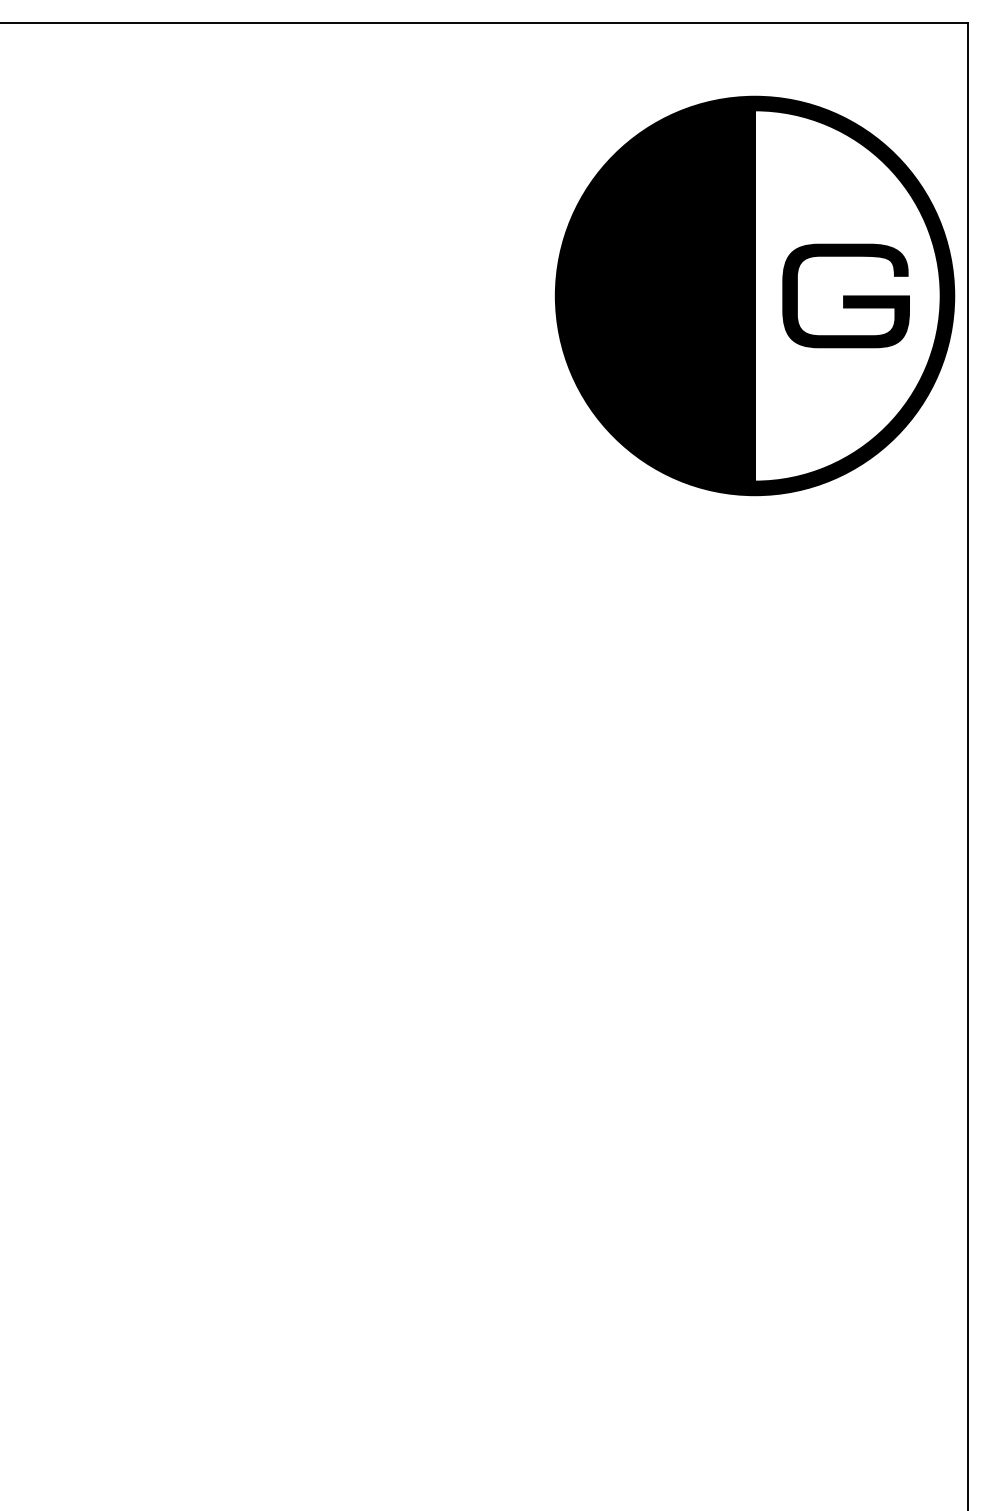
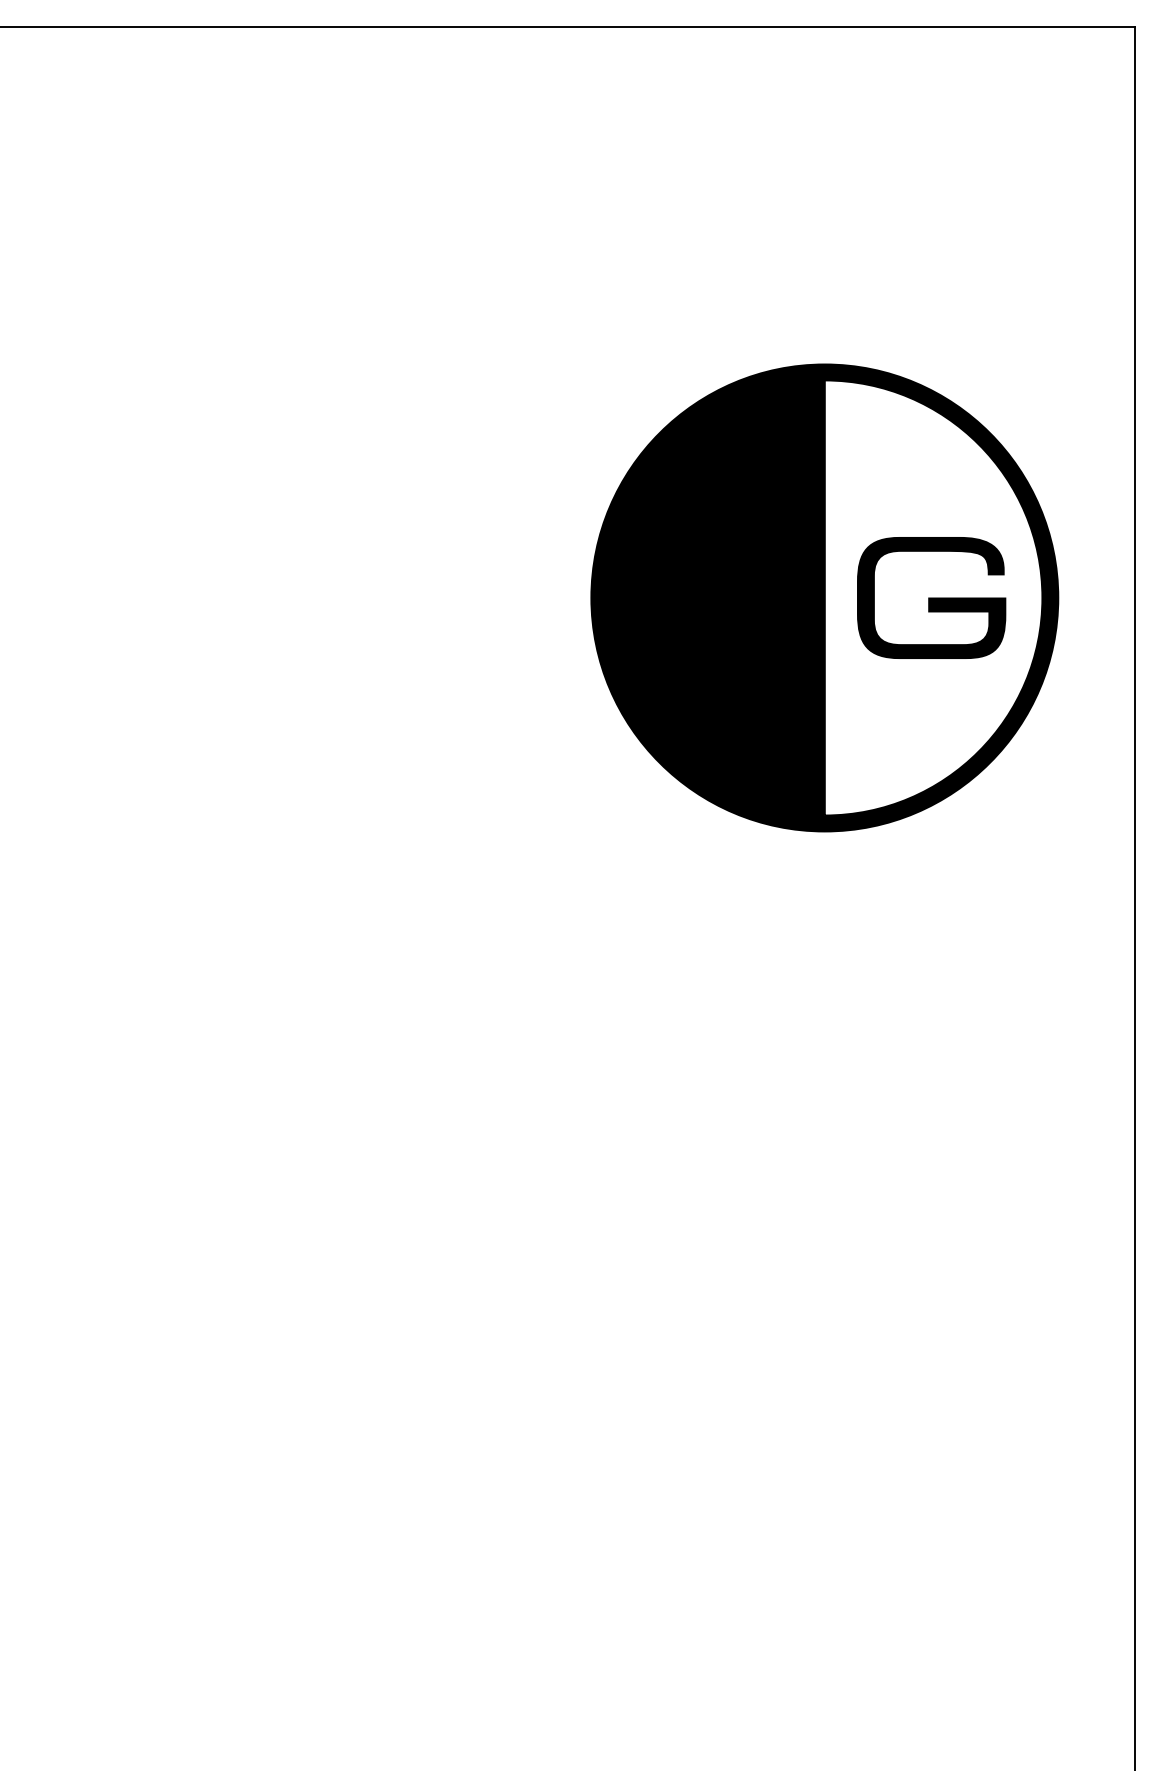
part: (754, 295) -> (824, 597), moved

